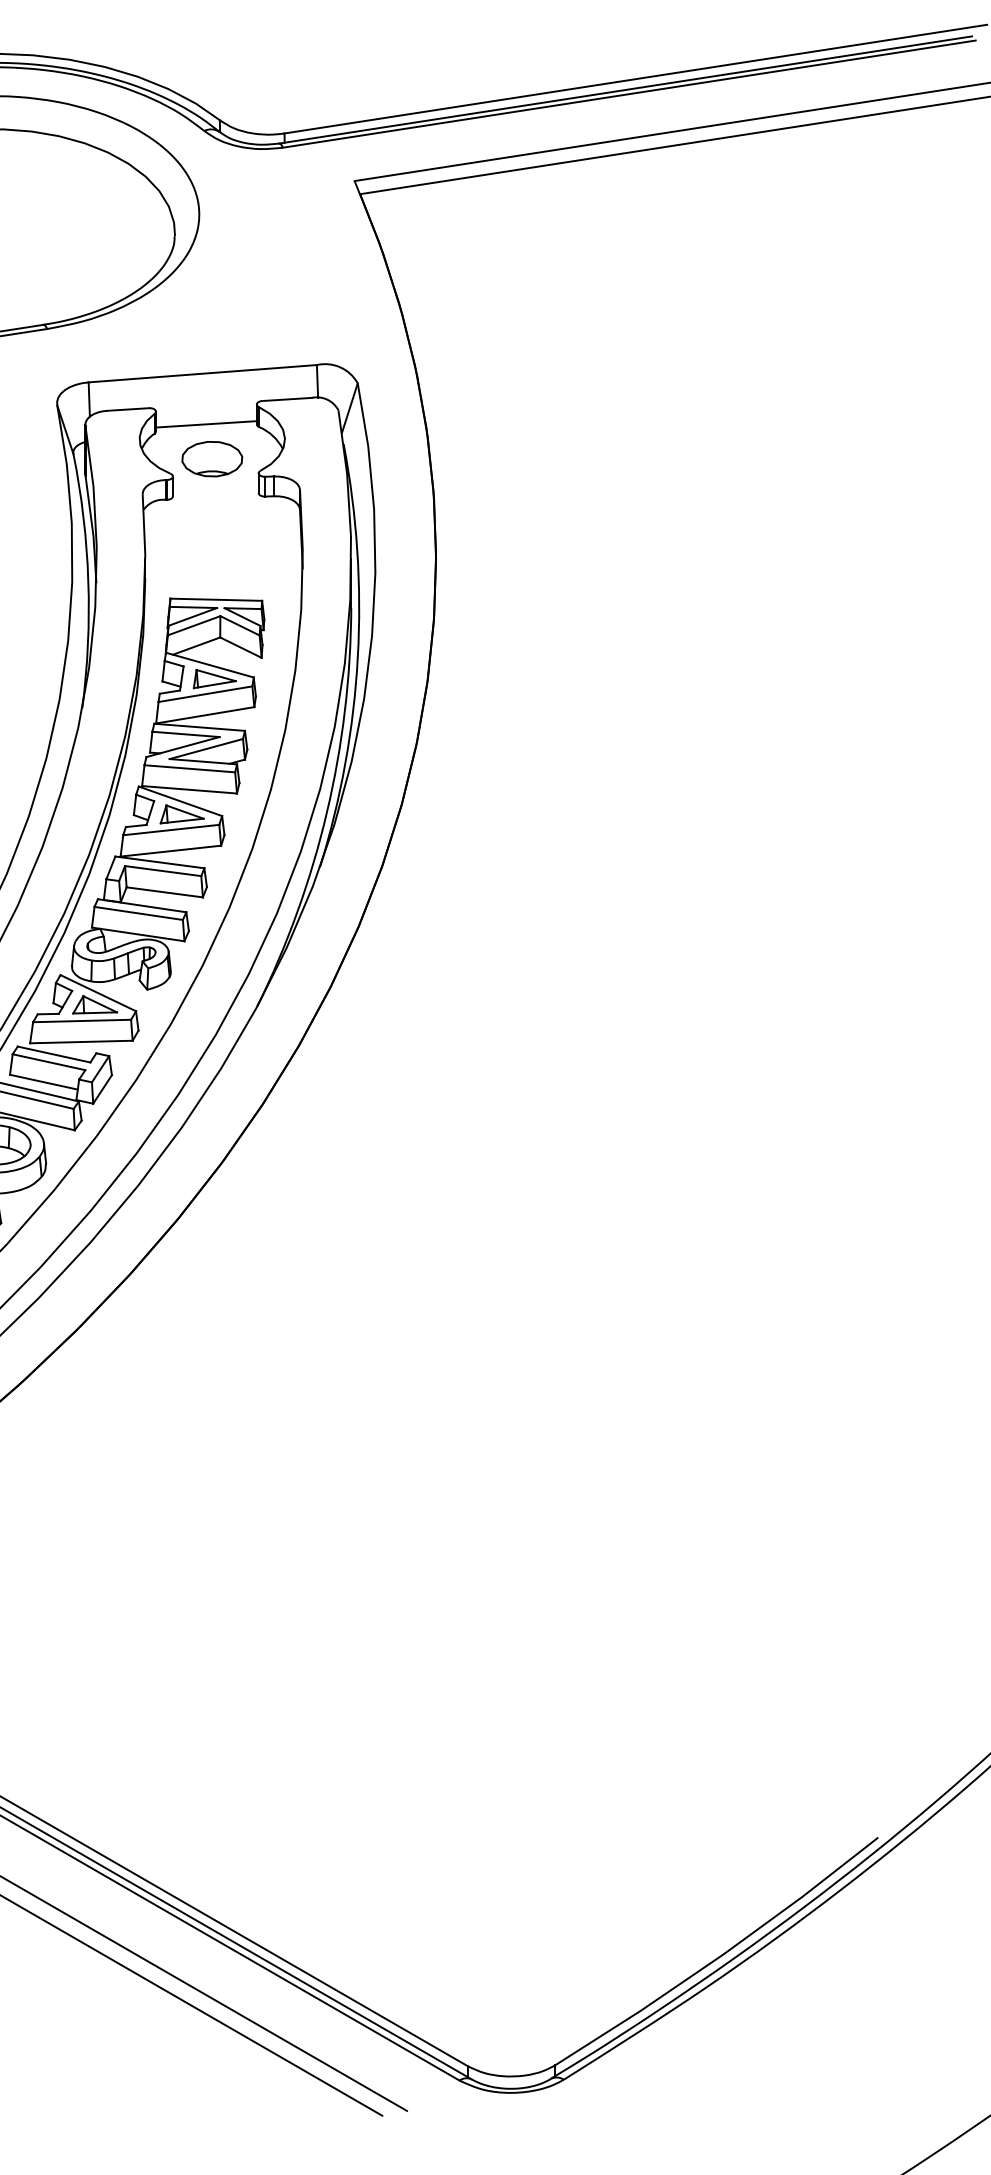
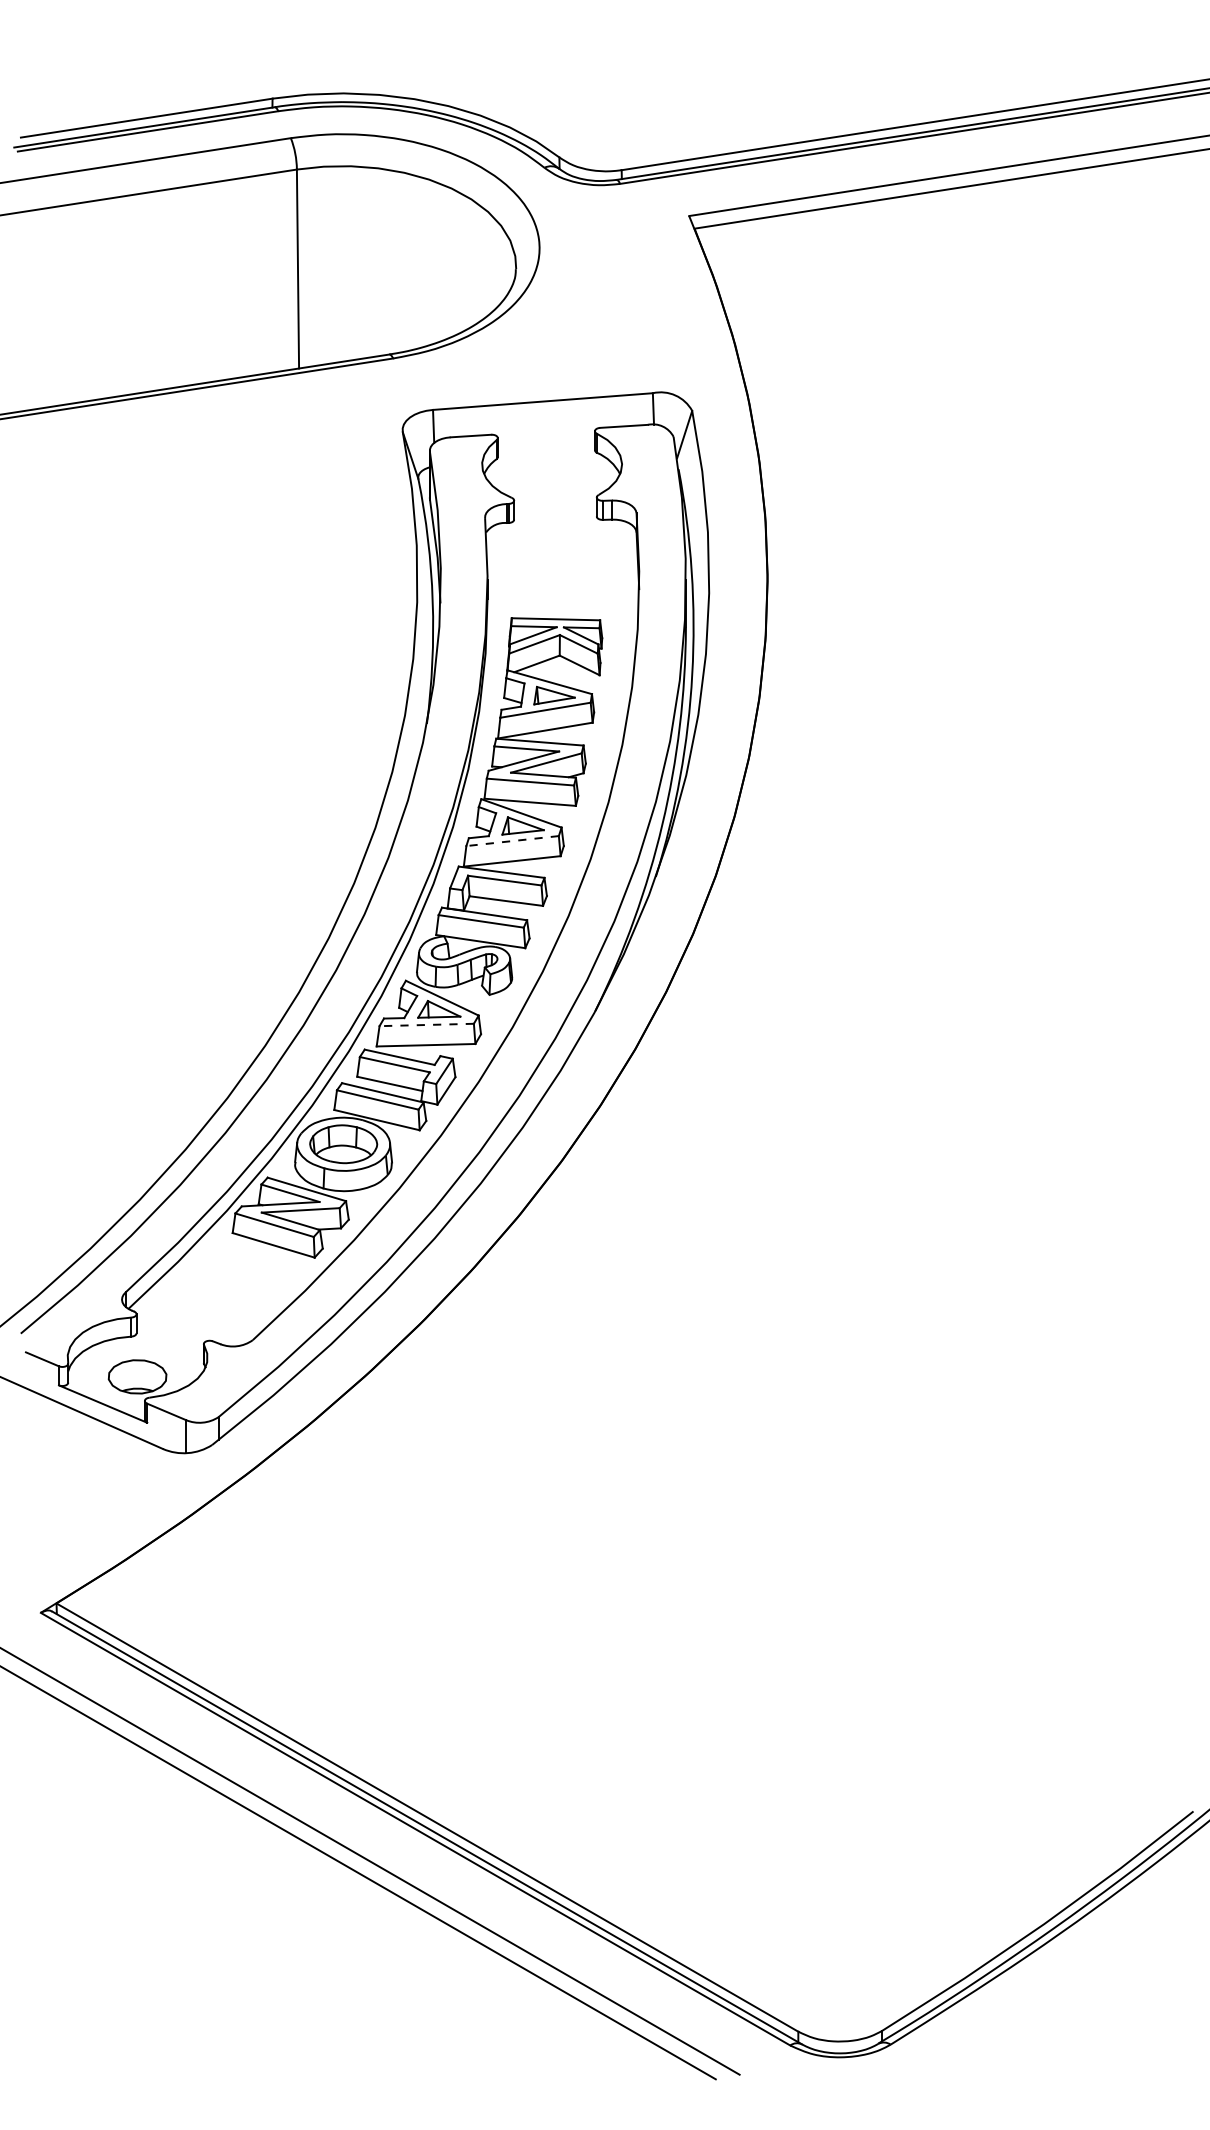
line: (205, 424) -> (545, 450), removed
part: (211, 458) -> (551, 483), removed
line: (171, 830) -> (512, 841), solid -> dashed
line: (81, 1020) -> (426, 1024), solid -> dashed

